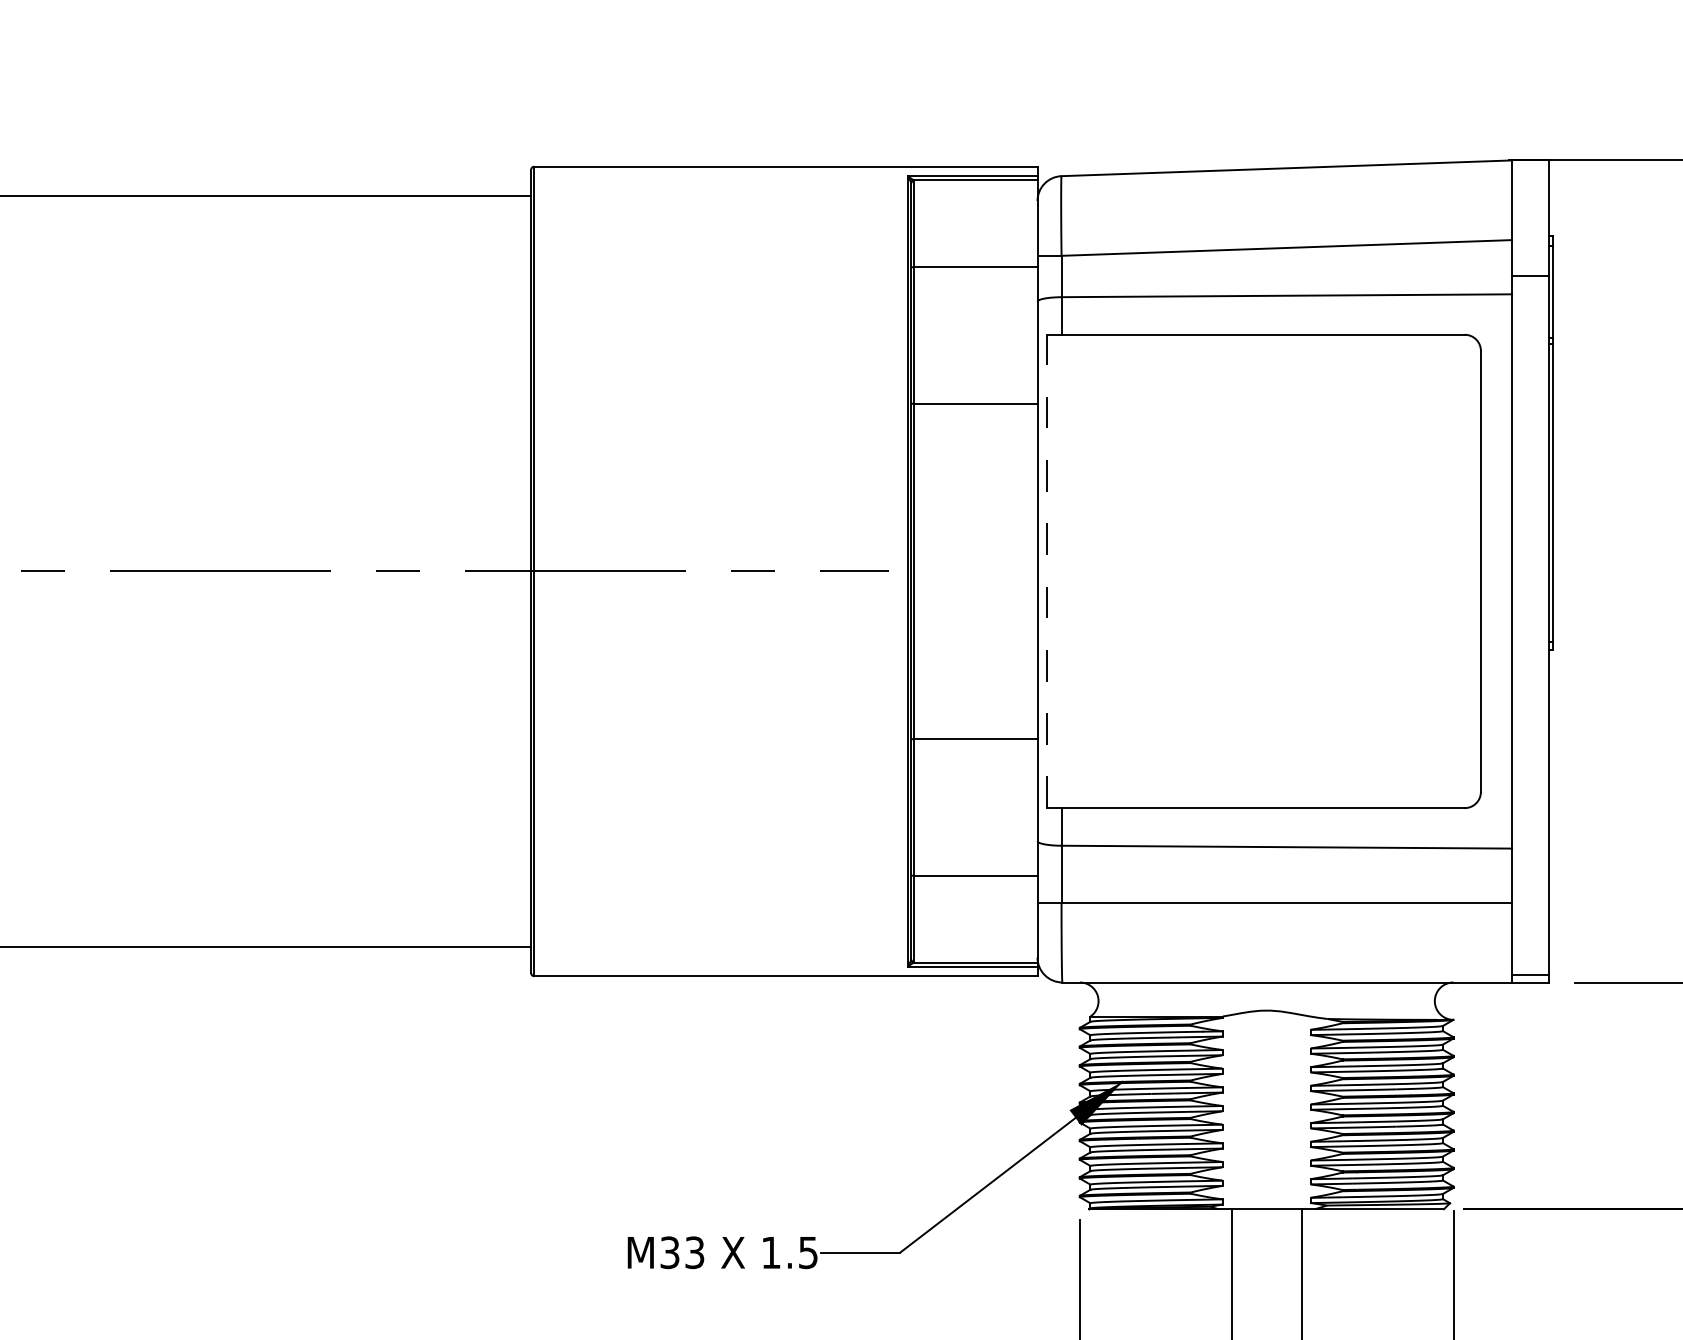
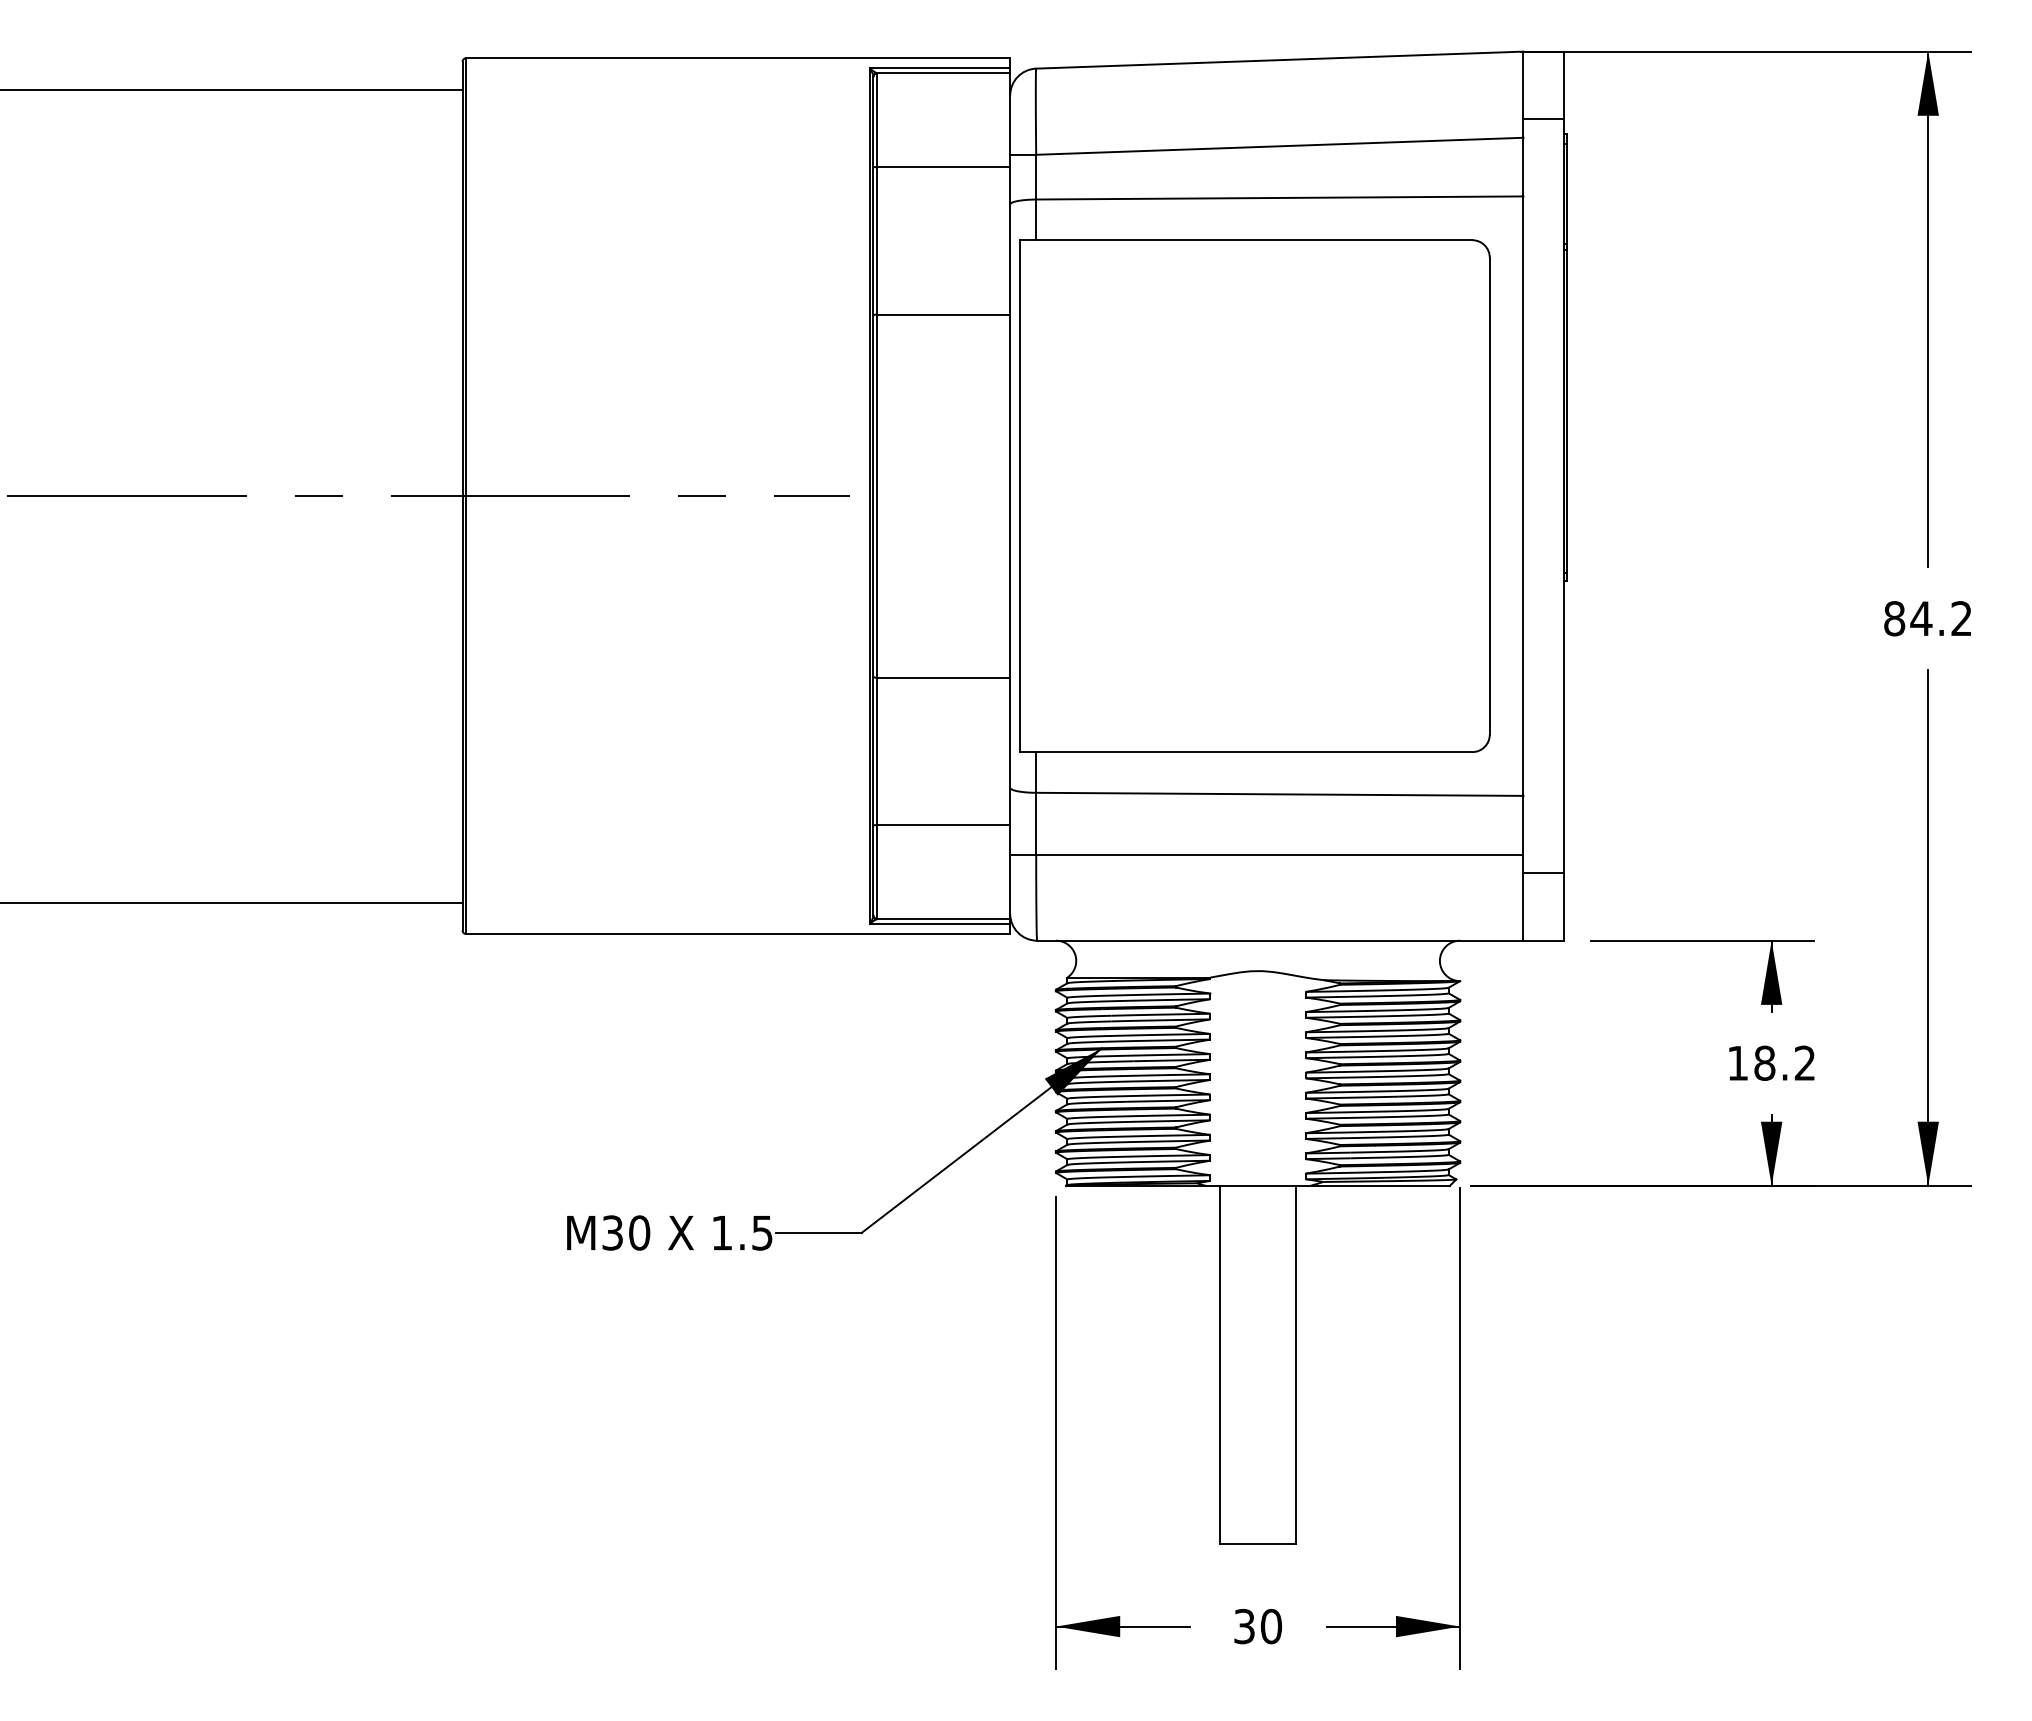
line: (1530, 275) -> (1543, 118), moved
line: (1047, 571) -> (1020, 496), dashed -> solid
line: (1530, 974) -> (1543, 873), moved
text: (694, 1252) -> (639, 1232), M33 -> M30

